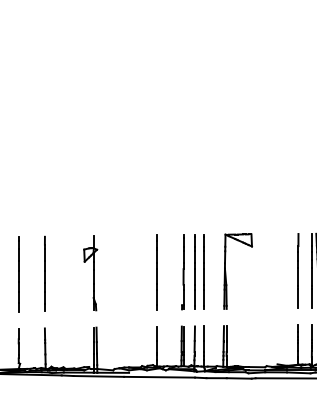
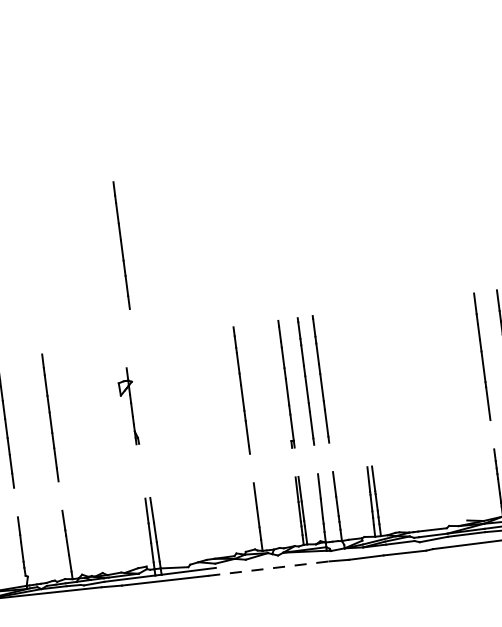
line: (98, 179) -> (120, 244), added
part: (226, 271) -> (359, 373), removed
part: (90, 273) -> (128, 406), size x0.6
line: (160, 377) -> (270, 568), solid -> dashed

